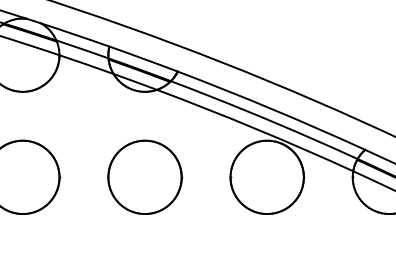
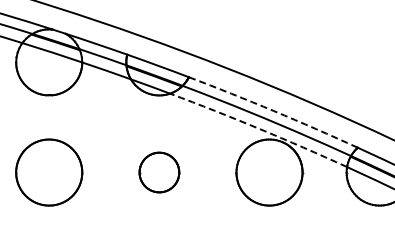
arc: (271, 109) -> (273, 111), solid -> dashed
arc: (256, 128) -> (259, 128), solid -> dashed
part: (145, 177) -> (159, 172), size x0.6

